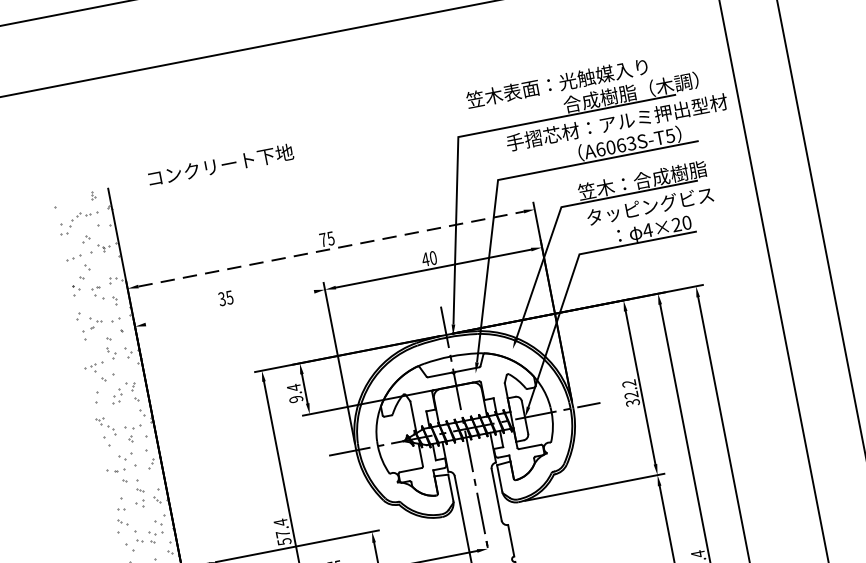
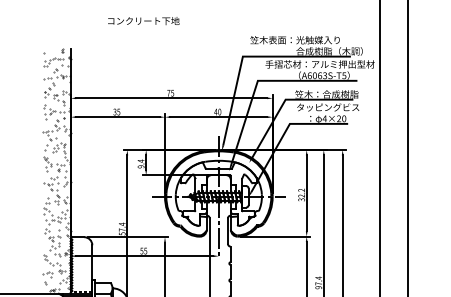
text: (220, 164) -> (143, 20), moved
line: (330, 249) -> (171, 98), dashed -> solid
line: (229, 309) -> (117, 117), added

